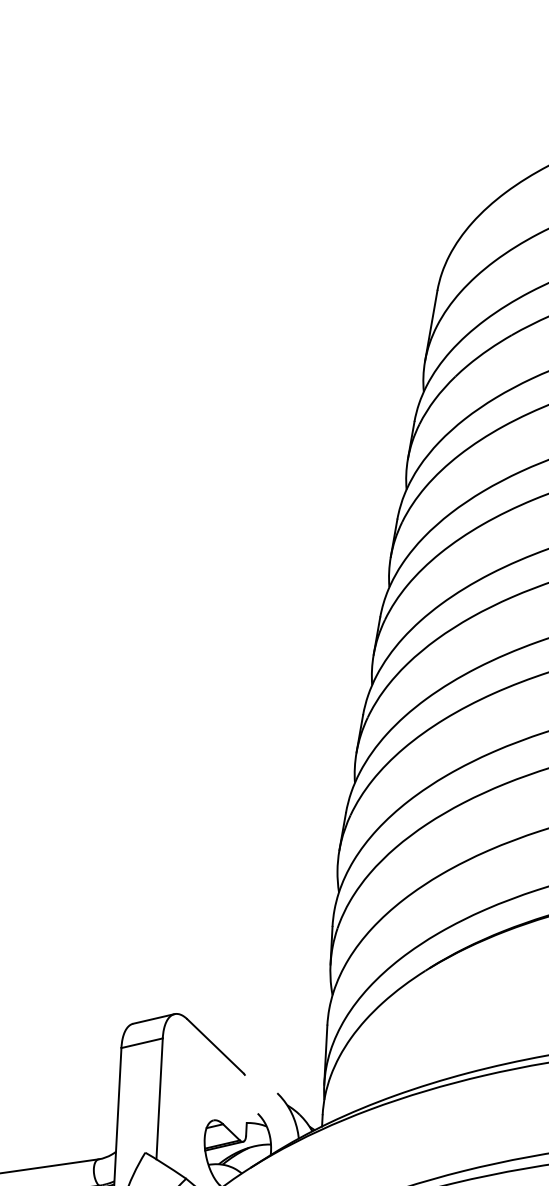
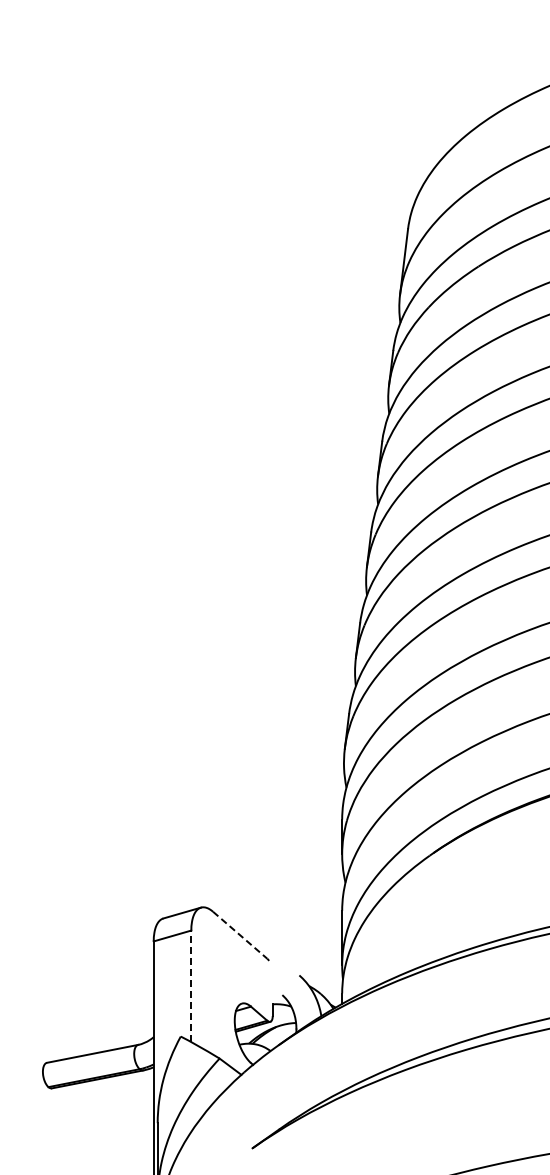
line: (215, 1046) -> (240, 935), solid -> dashed
line: (159, 1099) -> (191, 986), solid -> dashed

